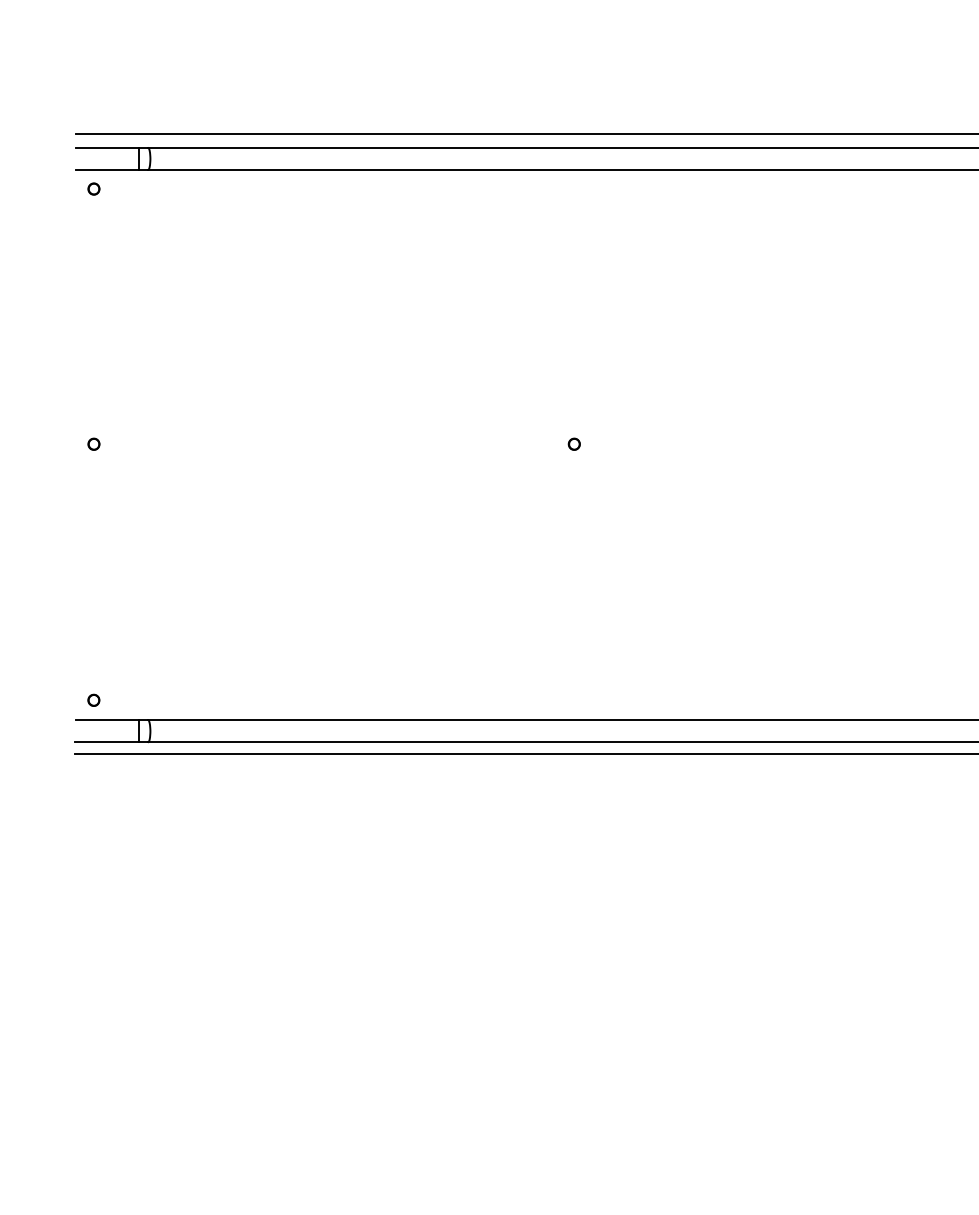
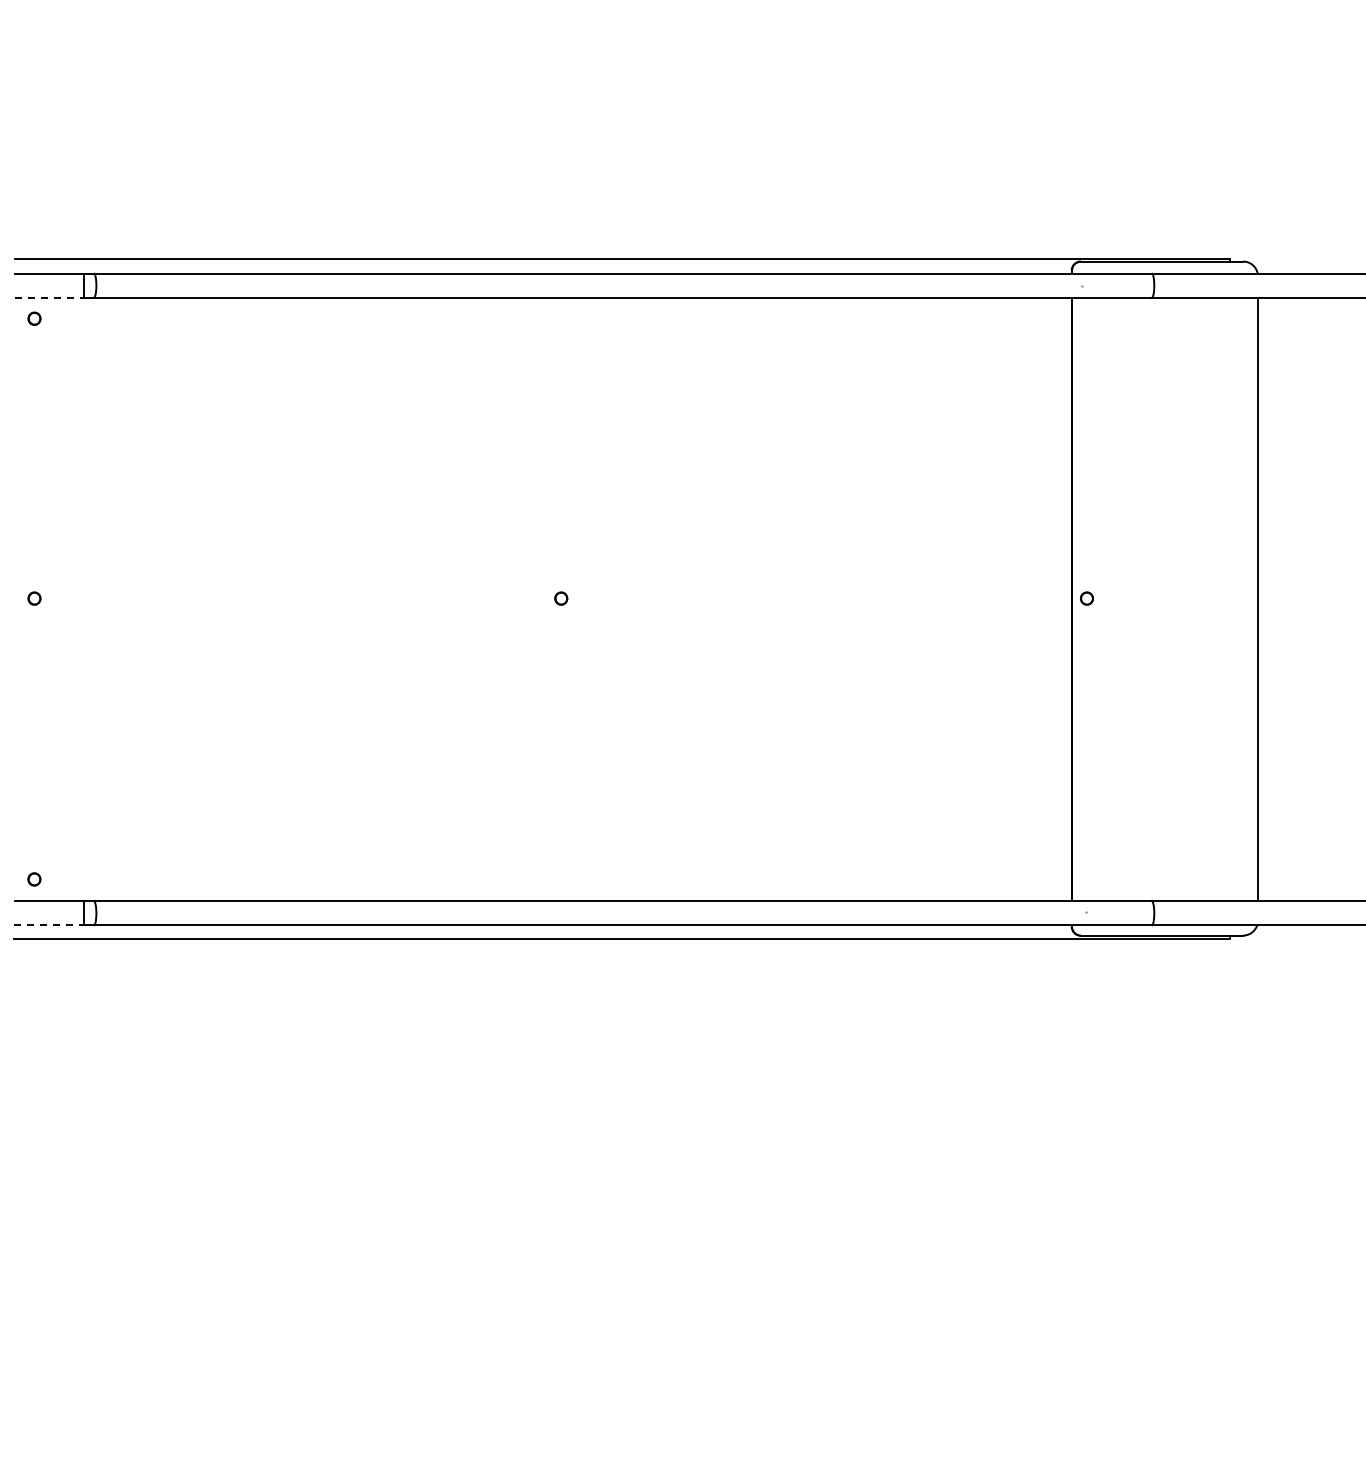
line: (108, 169) -> (50, 297), solid -> dashed
line: (107, 742) -> (49, 925), solid -> dashed

